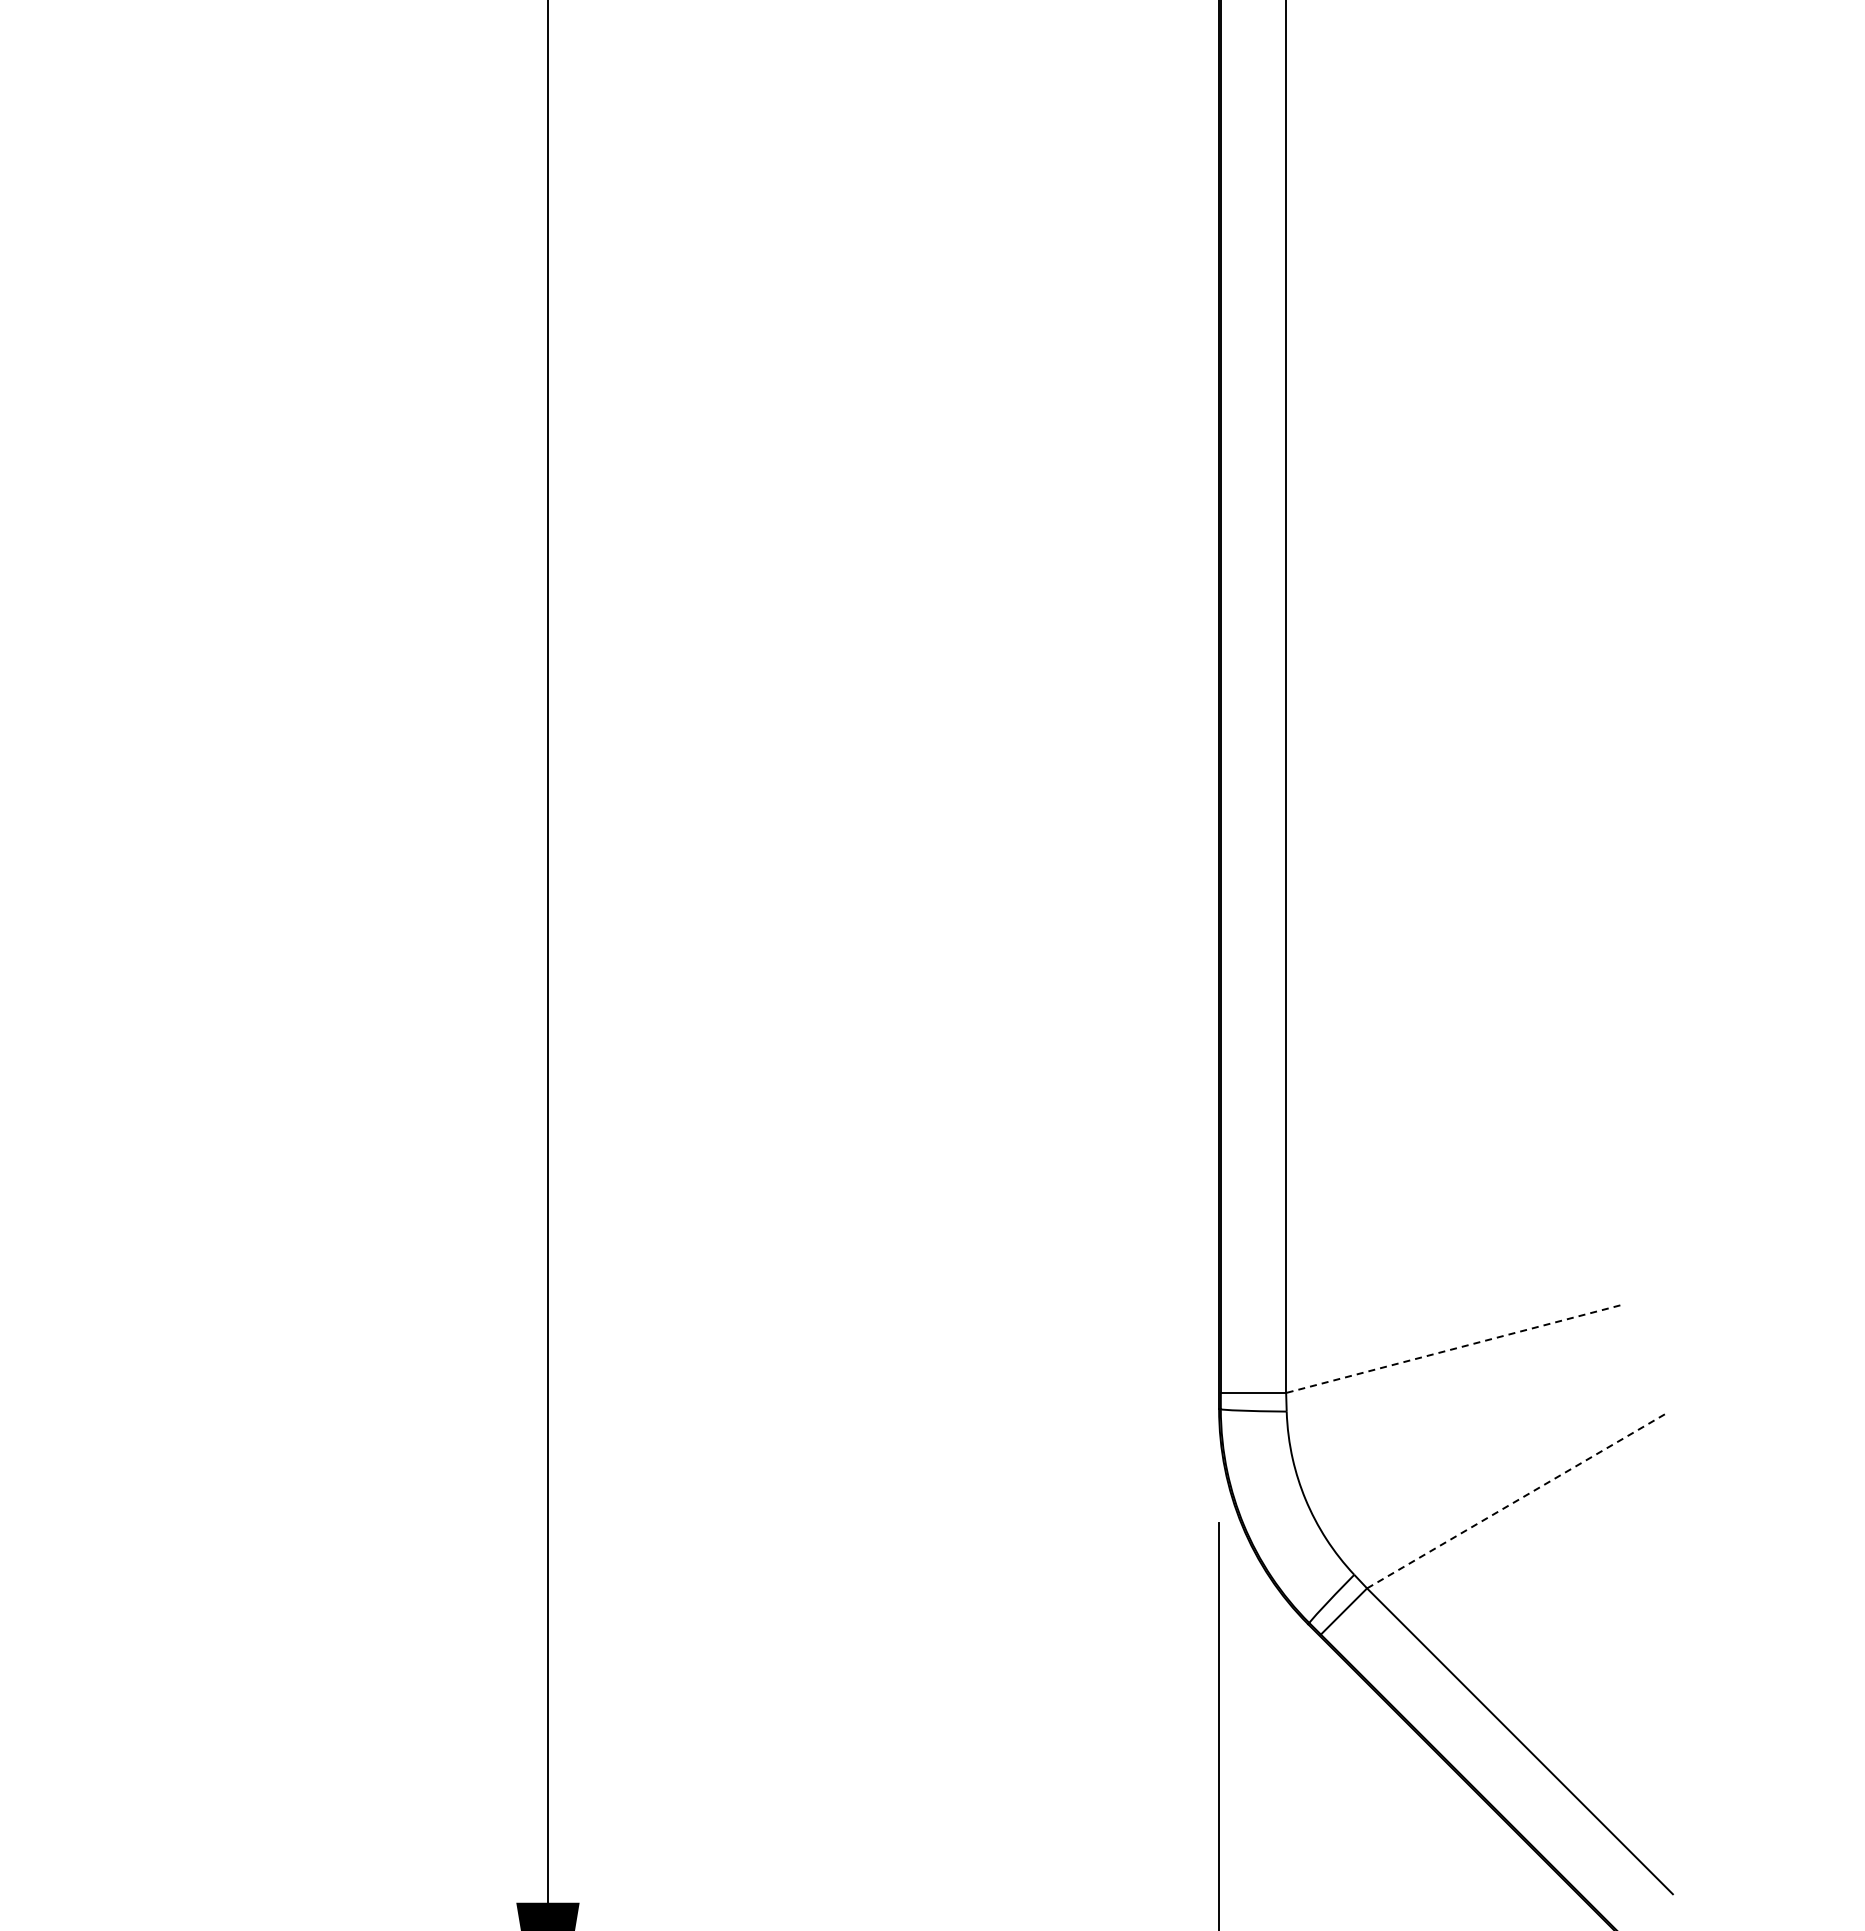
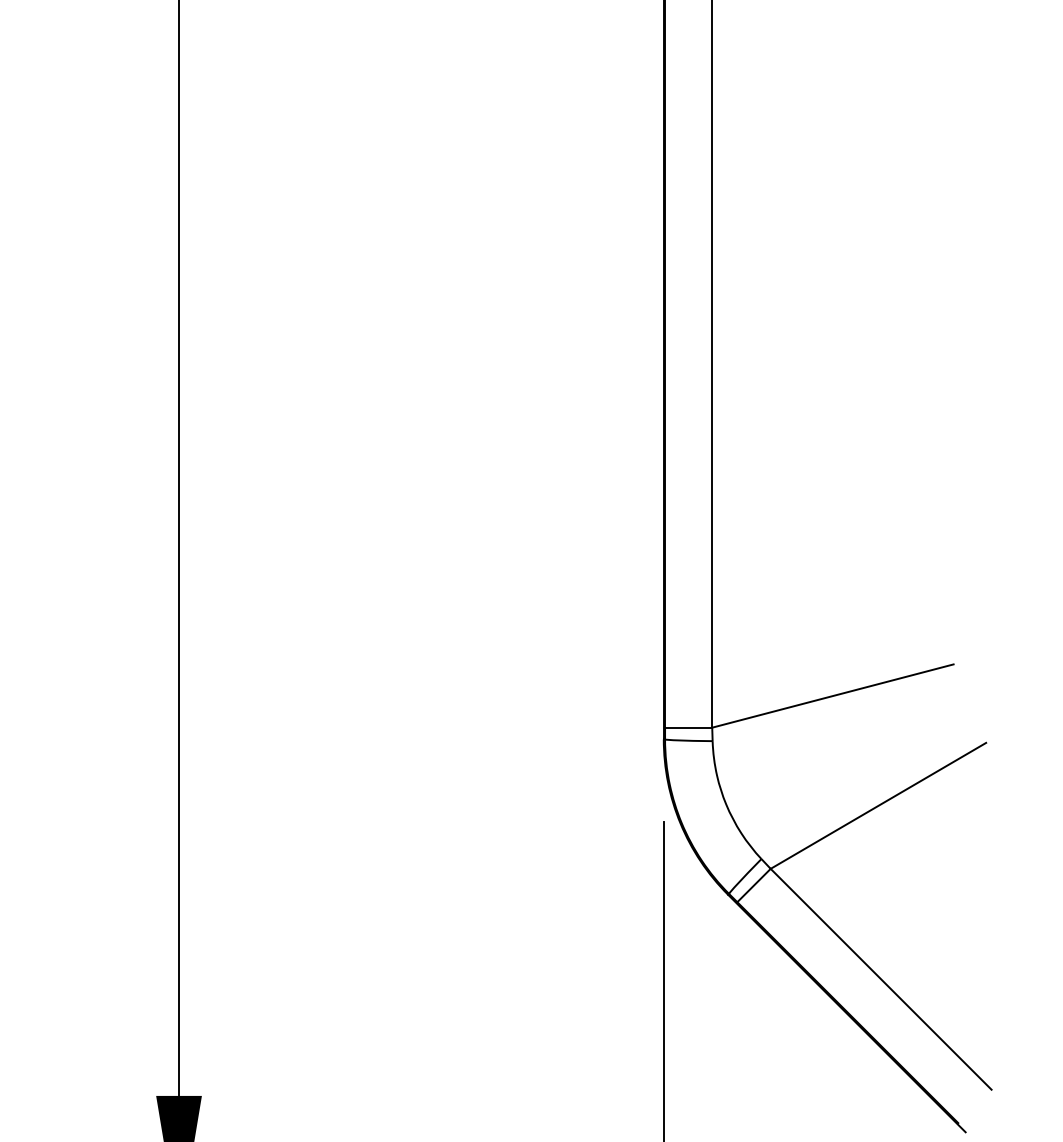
line: (1453, 1349) -> (833, 696), dashed -> solid
line: (1516, 1501) -> (878, 806), dashed -> solid

